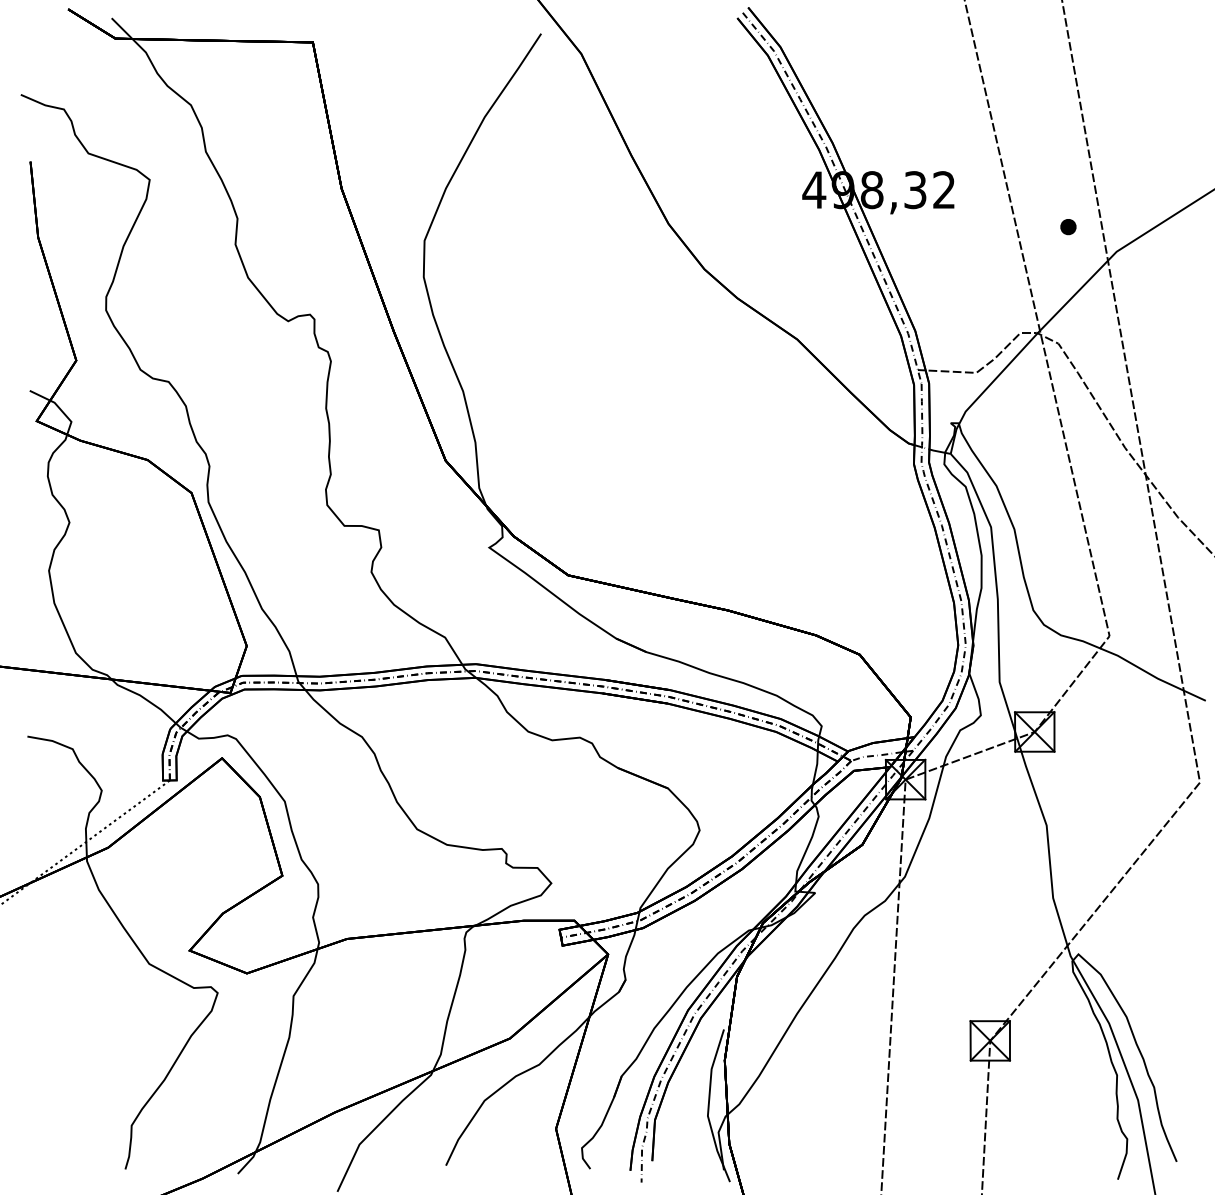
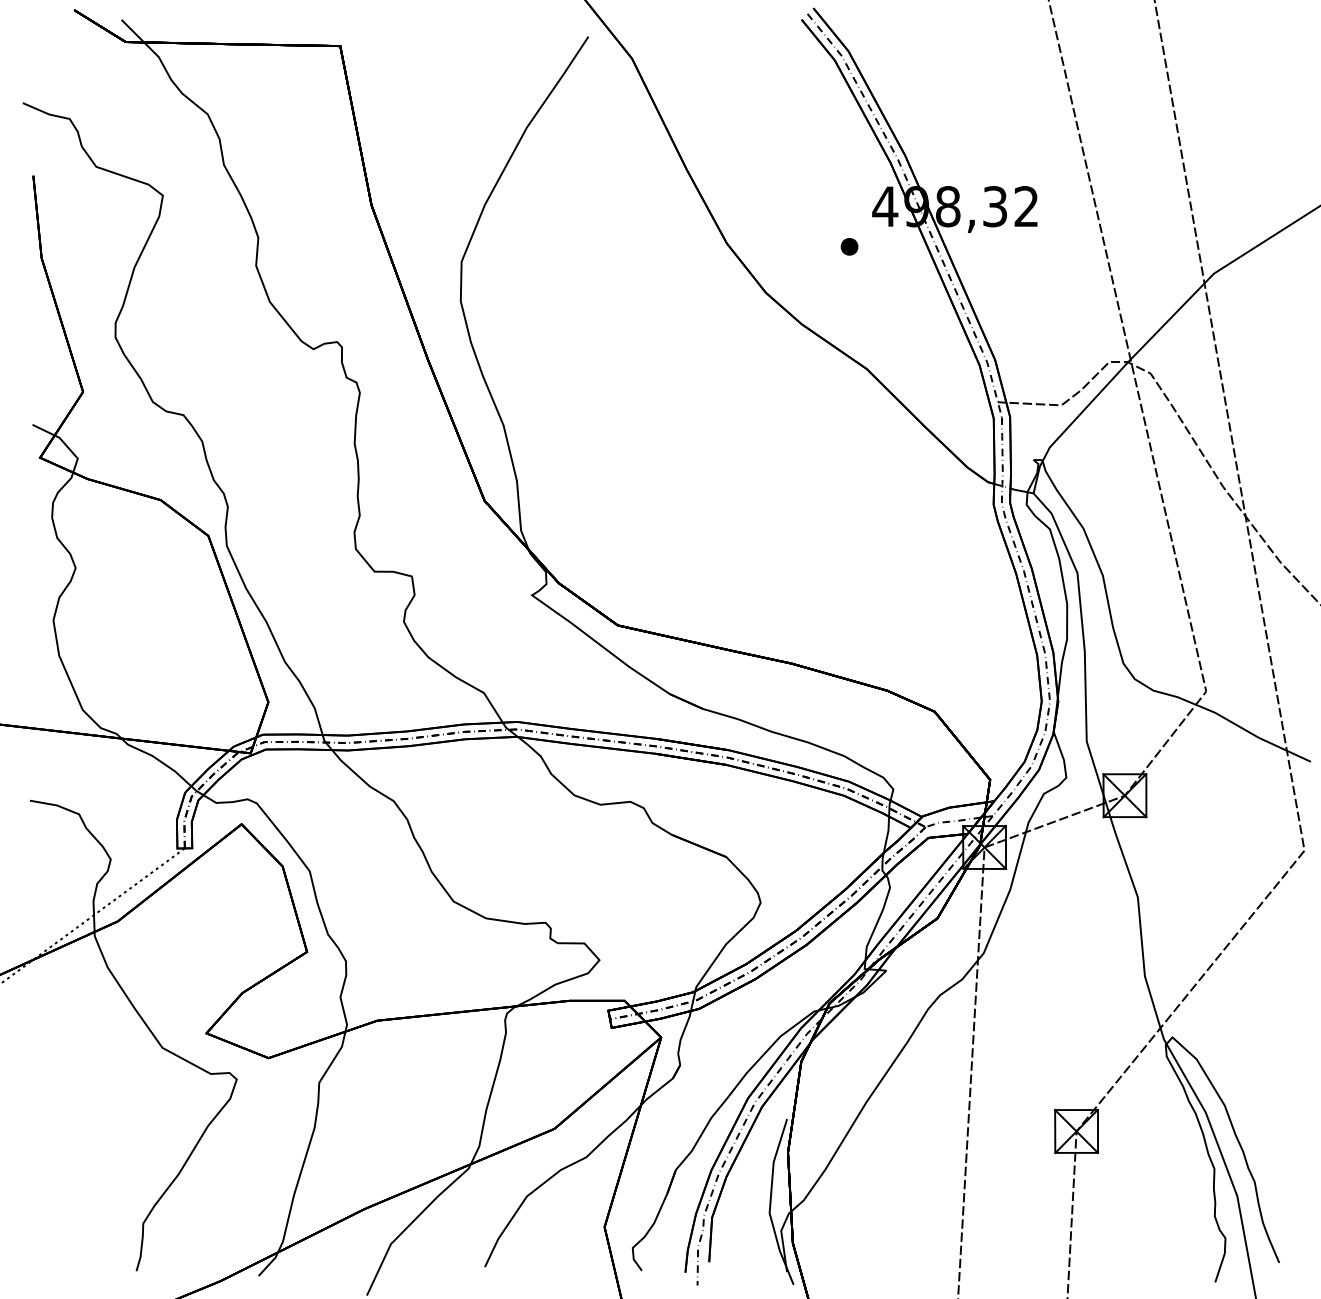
part: (1068, 227) -> (849, 247), moved

